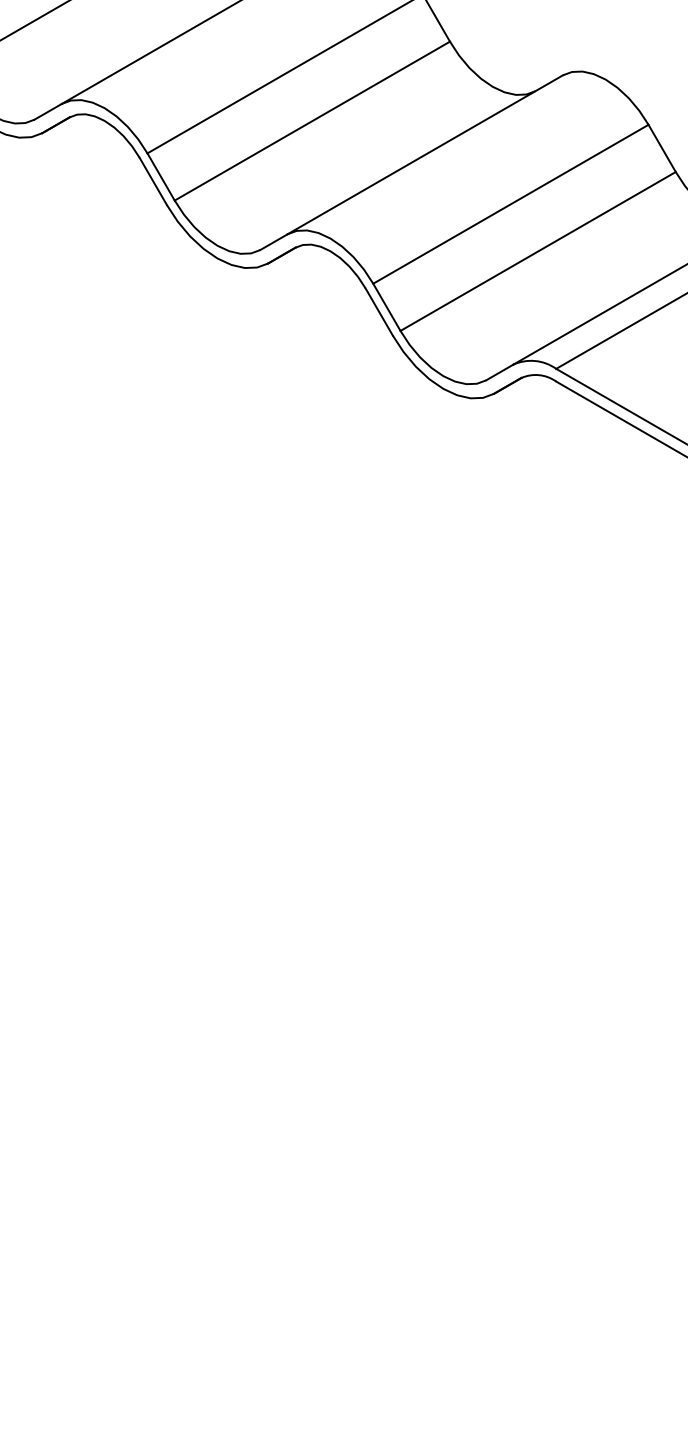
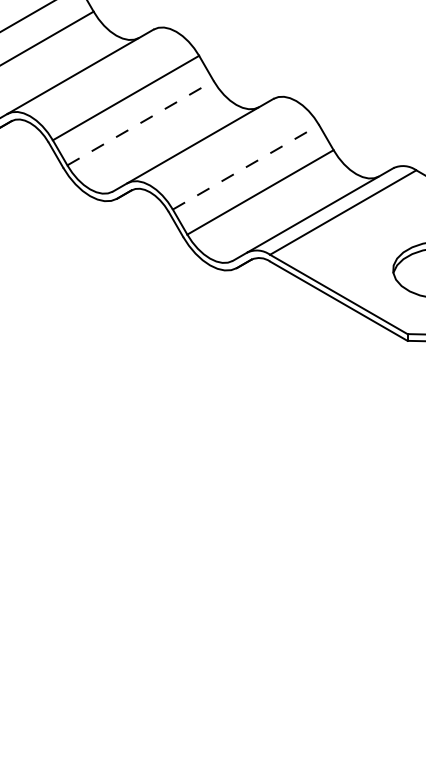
line: (312, 119) -> (140, 122), solid -> dashed
line: (511, 204) -> (246, 167), solid -> dashed

